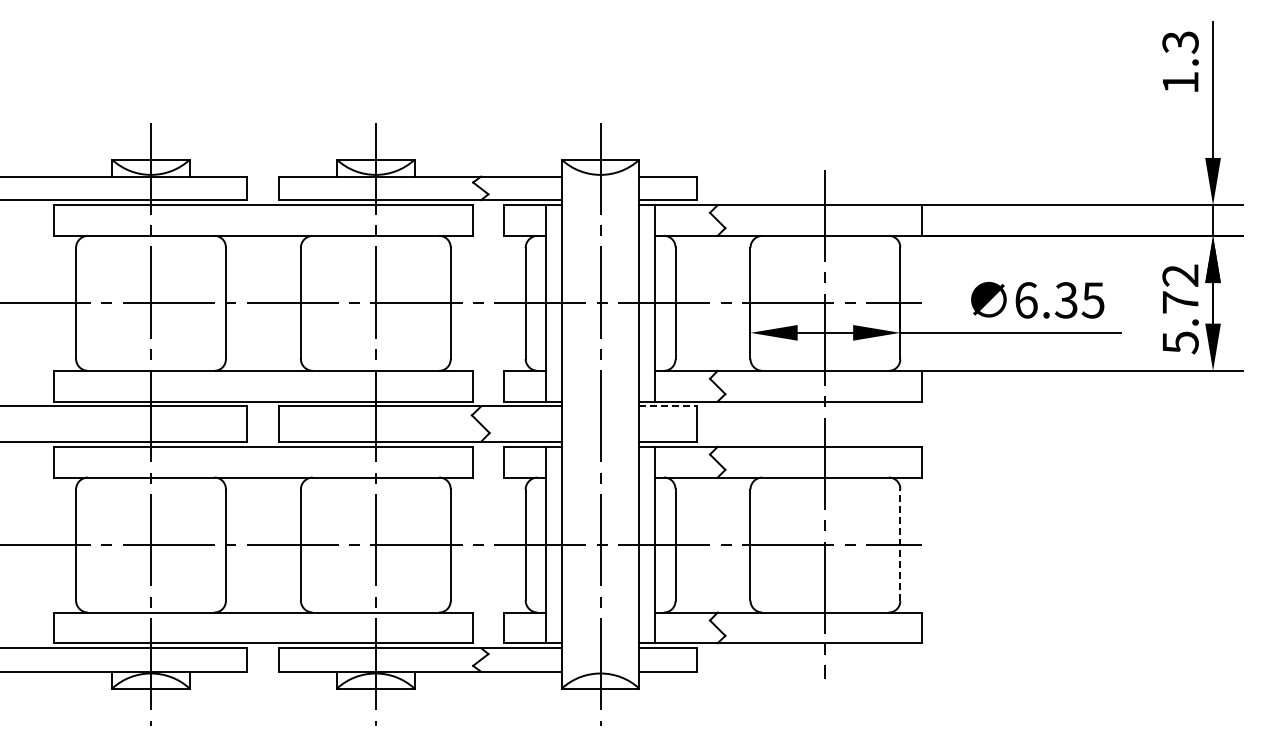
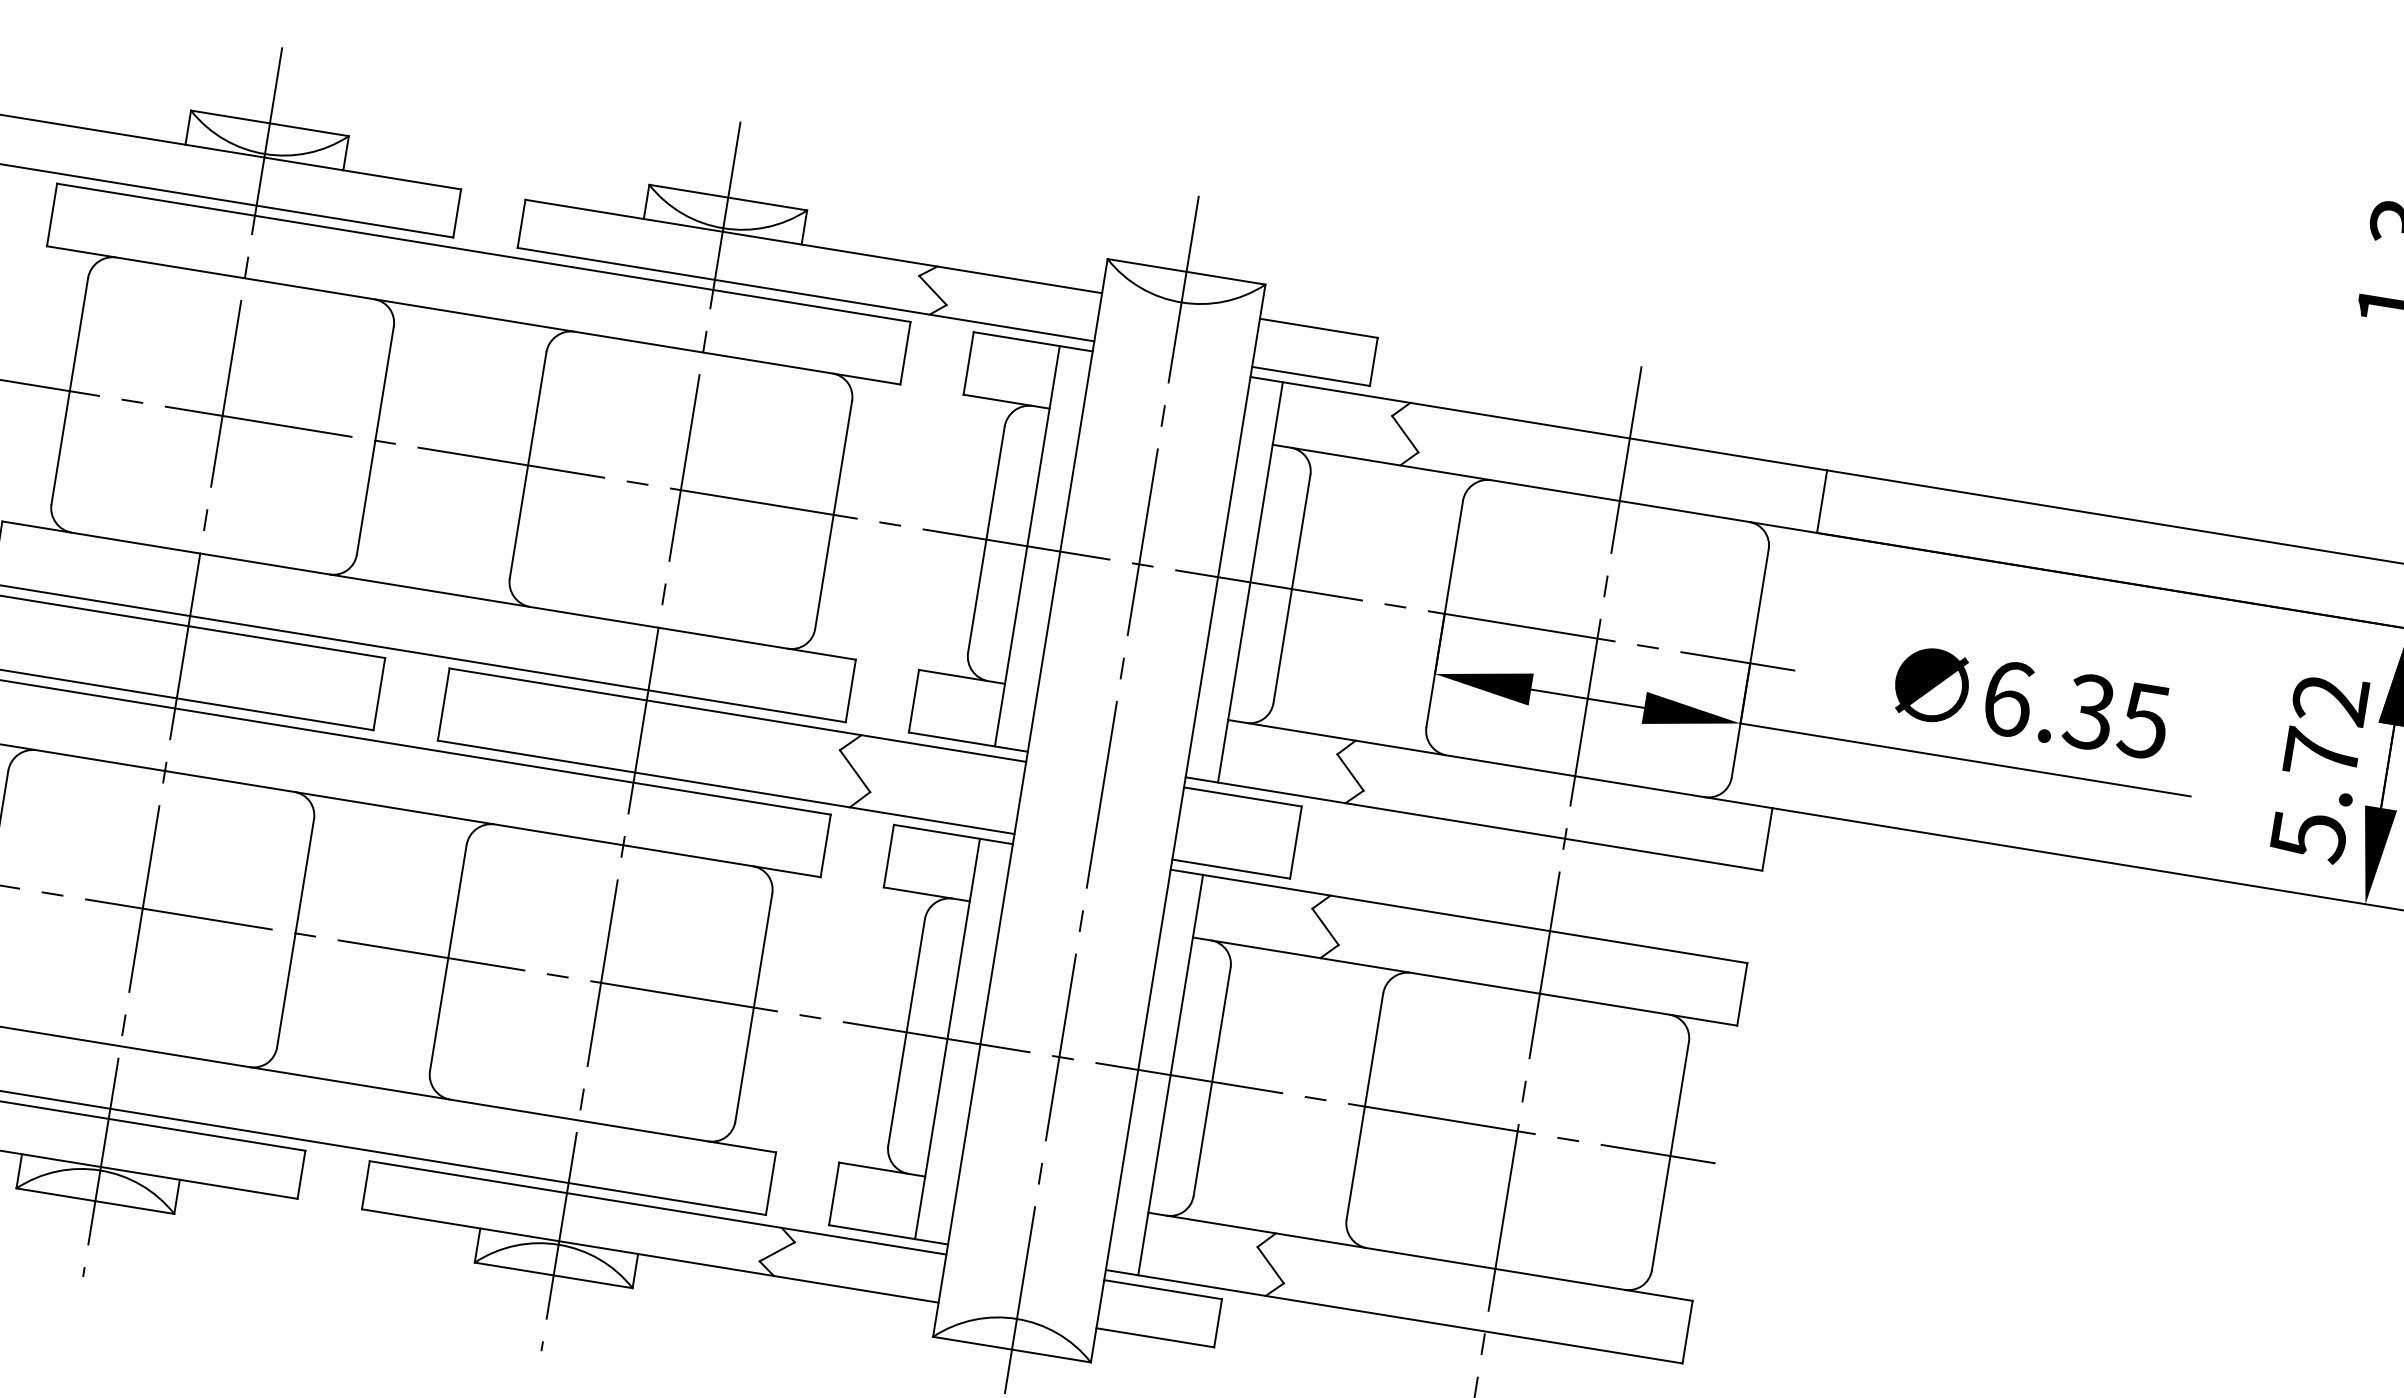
line: (668, 406) -> (1243, 797), dashed -> solid
line: (900, 545) -> (1670, 1157), dashed -> solid

